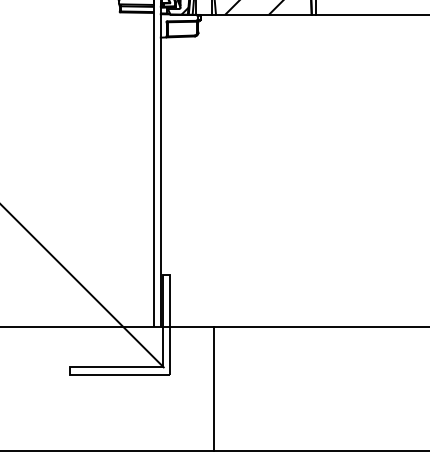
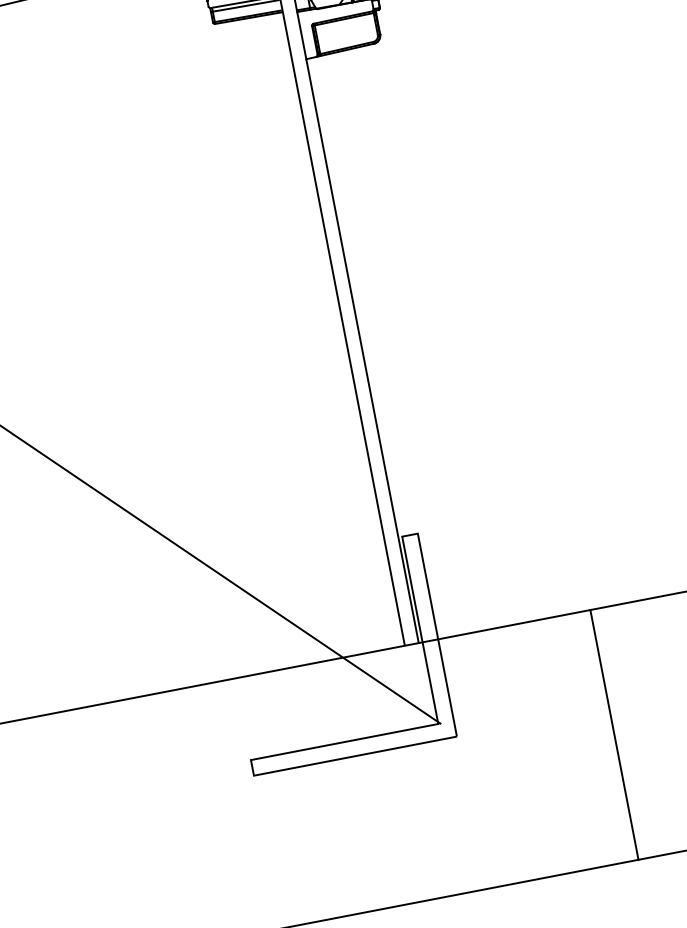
line: (213, 388) -> (613, 734), moved

